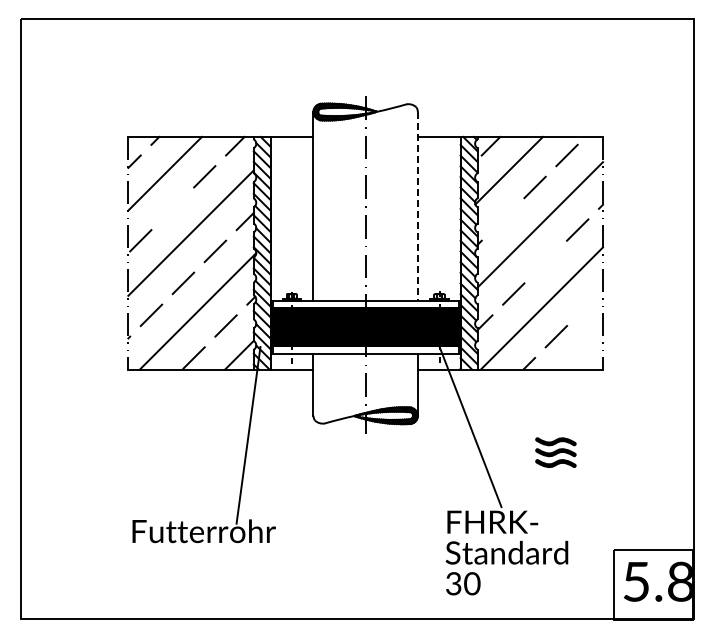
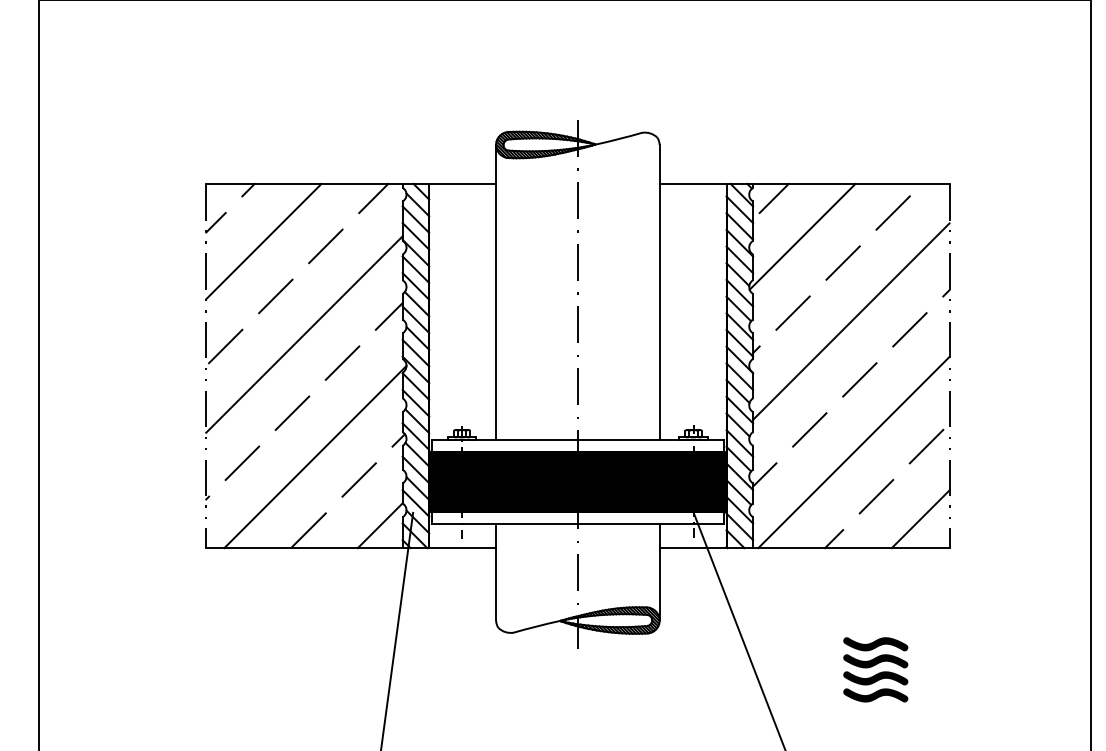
line: (417, 206) -> (659, 292), dashed -> solid
line: (172, 208) -> (275, 295), added
line: (502, 219) -> (792, 313), added
line: (545, 261) -> (859, 378), added
line: (588, 304) -> (926, 446), added
line: (584, 350) -> (920, 518), added
fill: (555, 430) -> (875, 643), added

